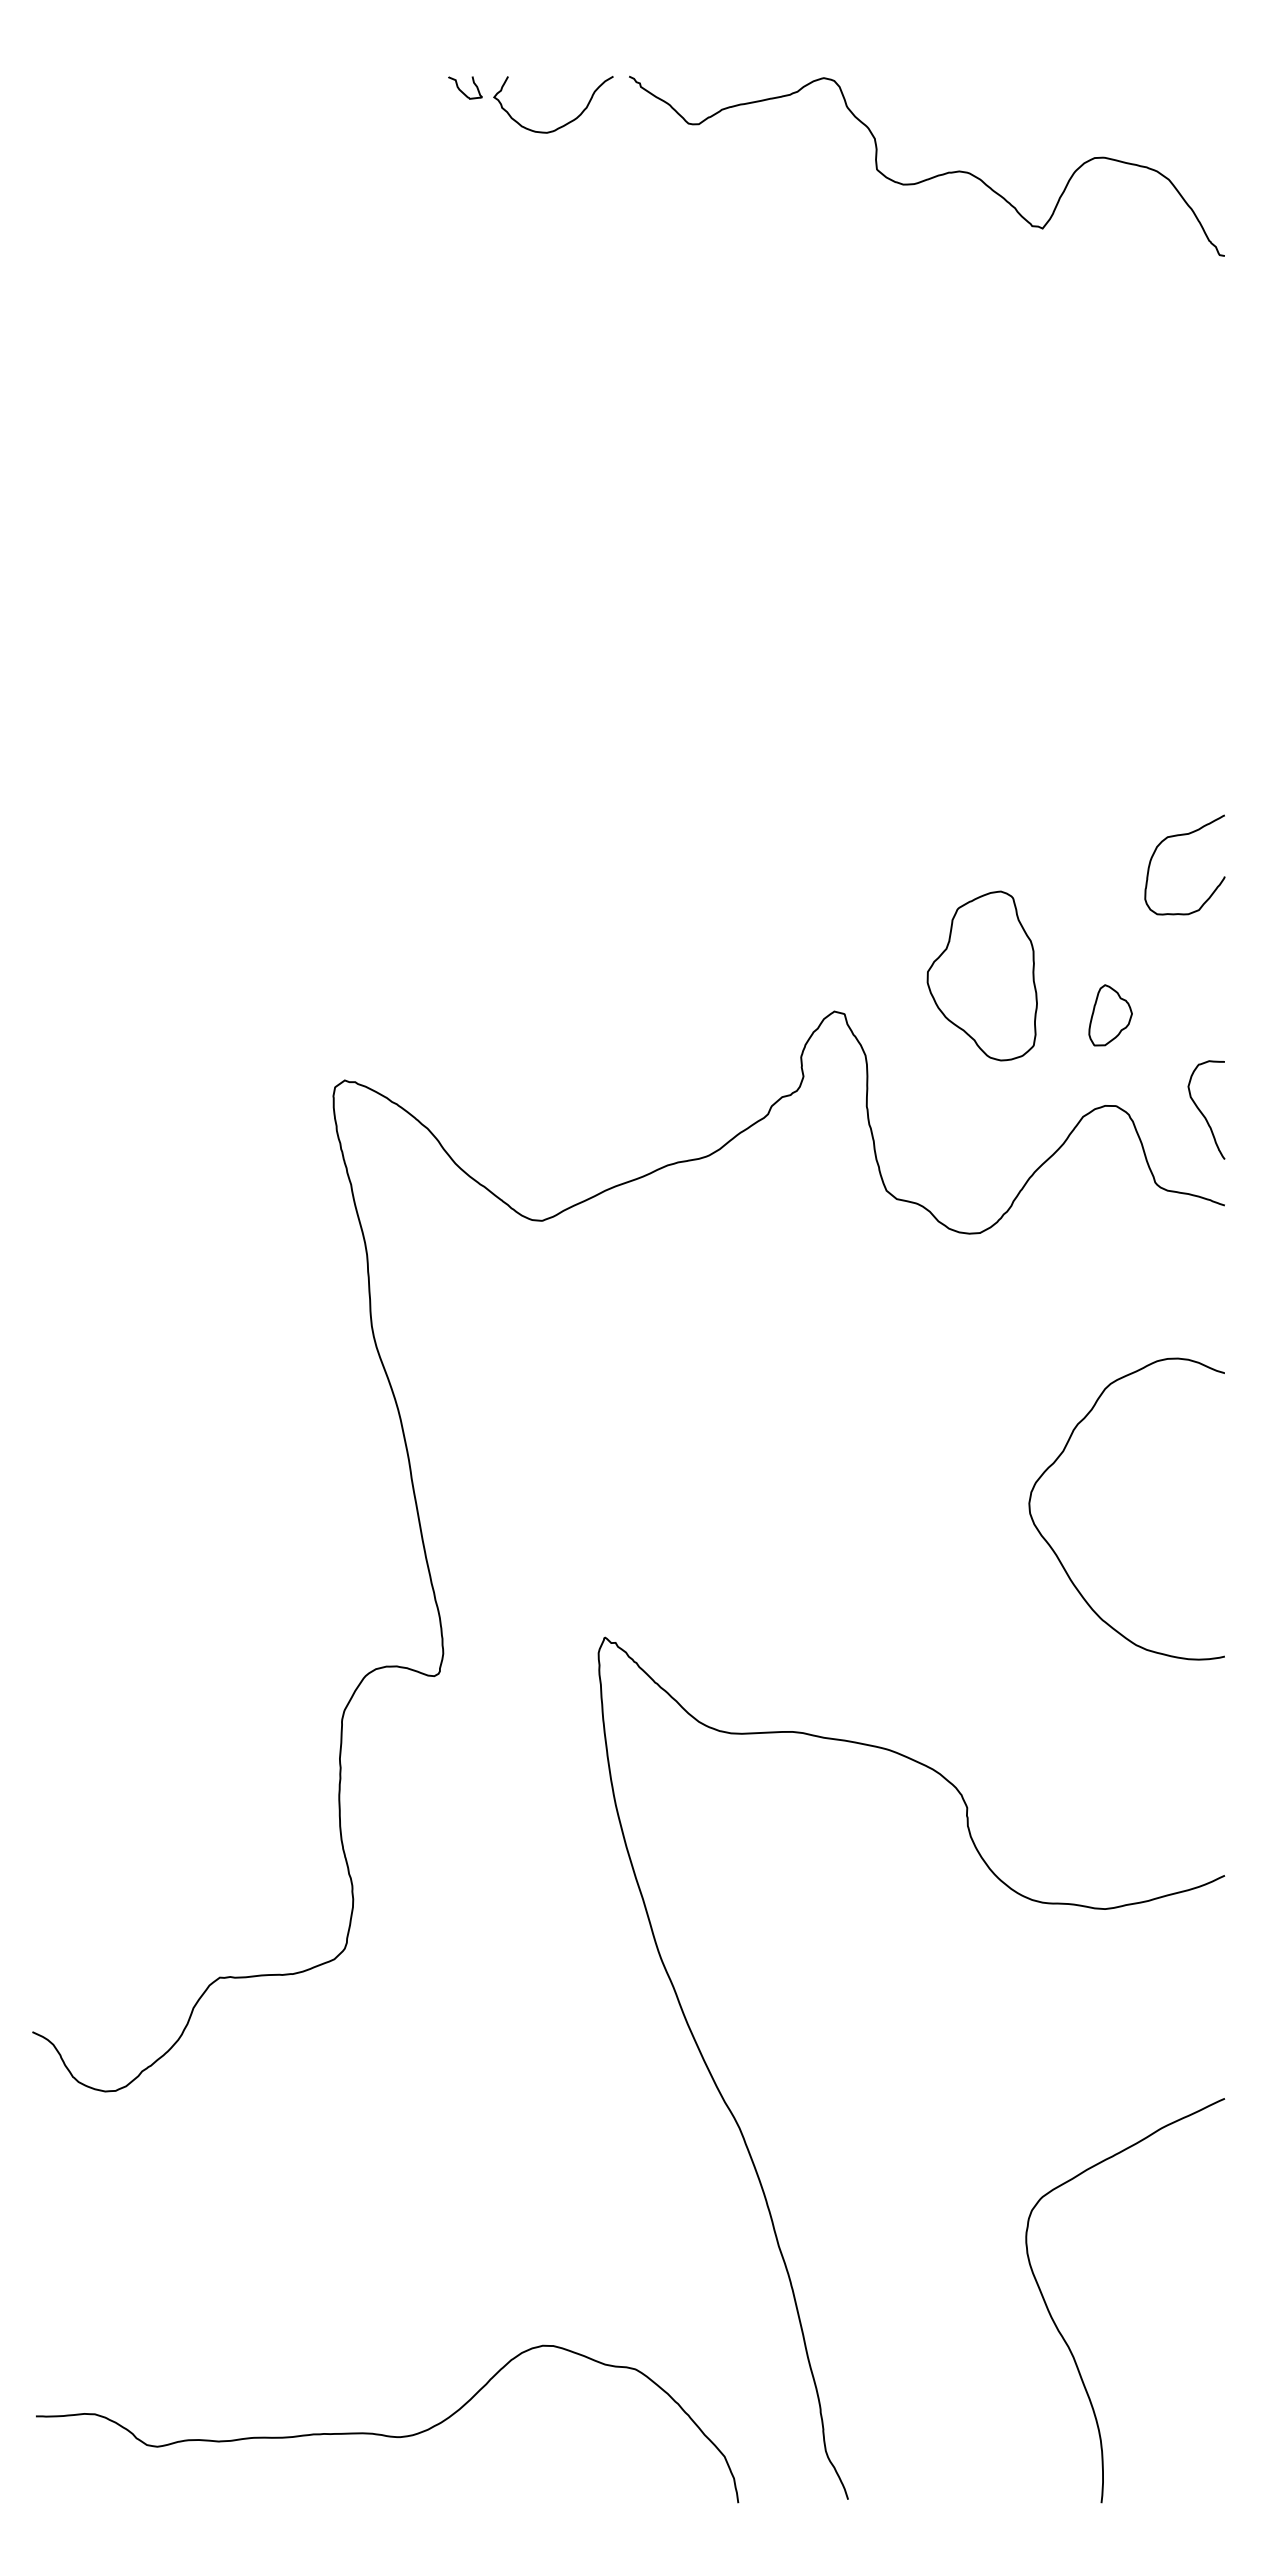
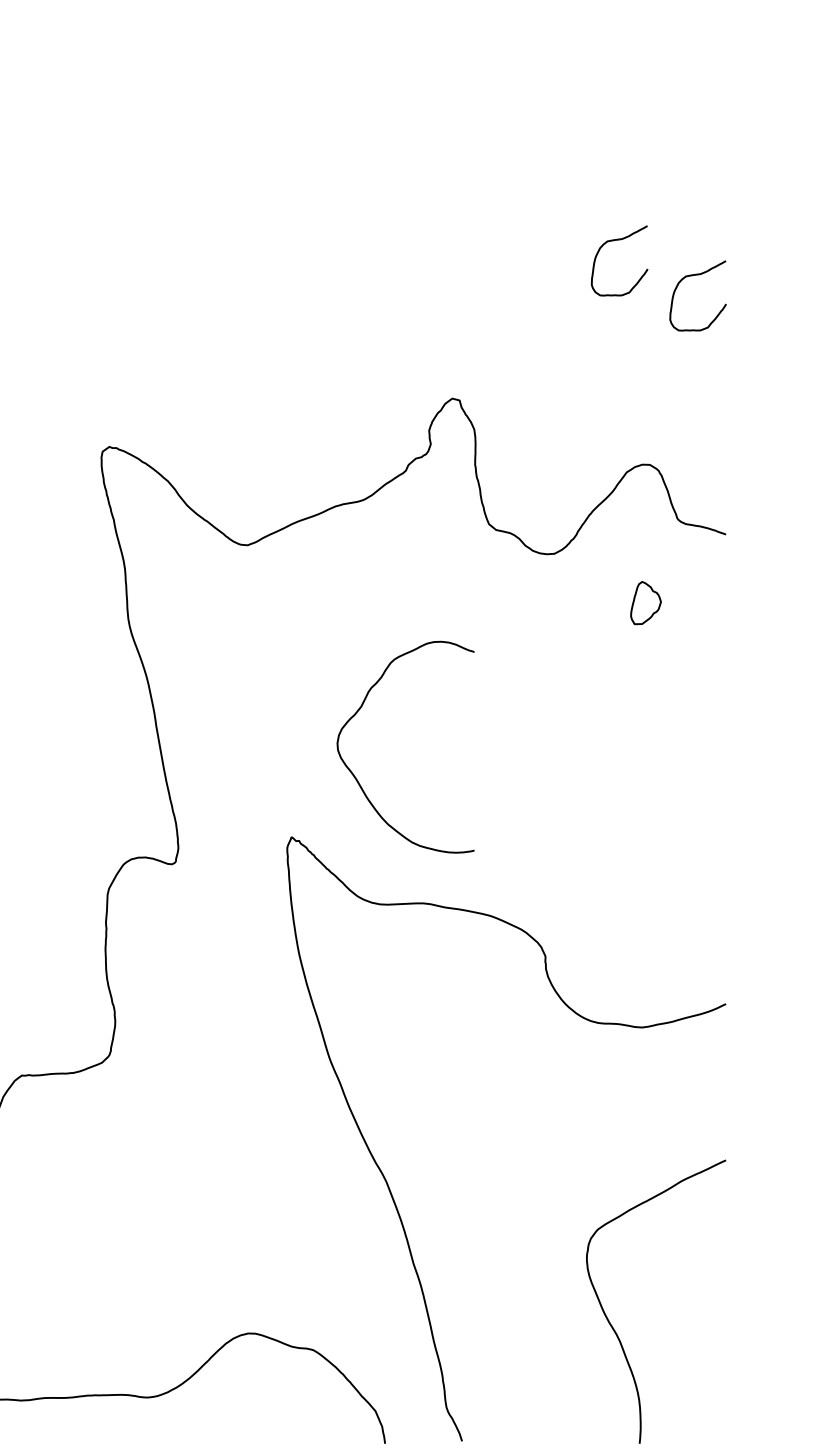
curve: (1066, 786) -> (615, 240), added
part: (981, 975) -> (555, 373), removed
part: (1110, 1015) -> (645, 603), moved
curve: (1202, 1112) -> (710, 469), removed
curve: (1056, 1553) -> (356, 778), moved

